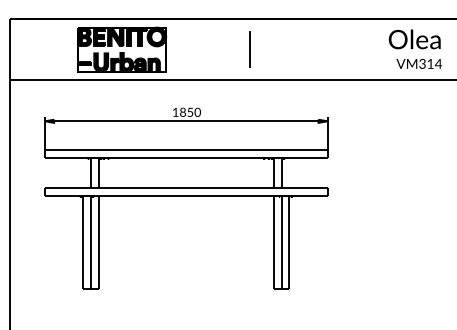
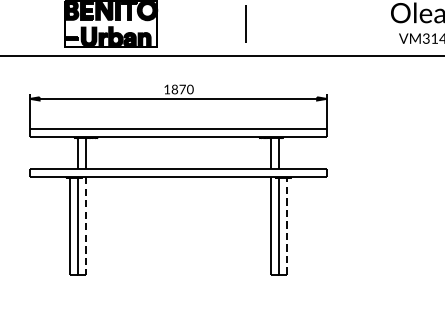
text: (190, 111) -> (182, 88), 1850 -> 1870
line: (98, 242) -> (86, 226), solid -> dashed
line: (289, 242) -> (286, 226), solid -> dashed

